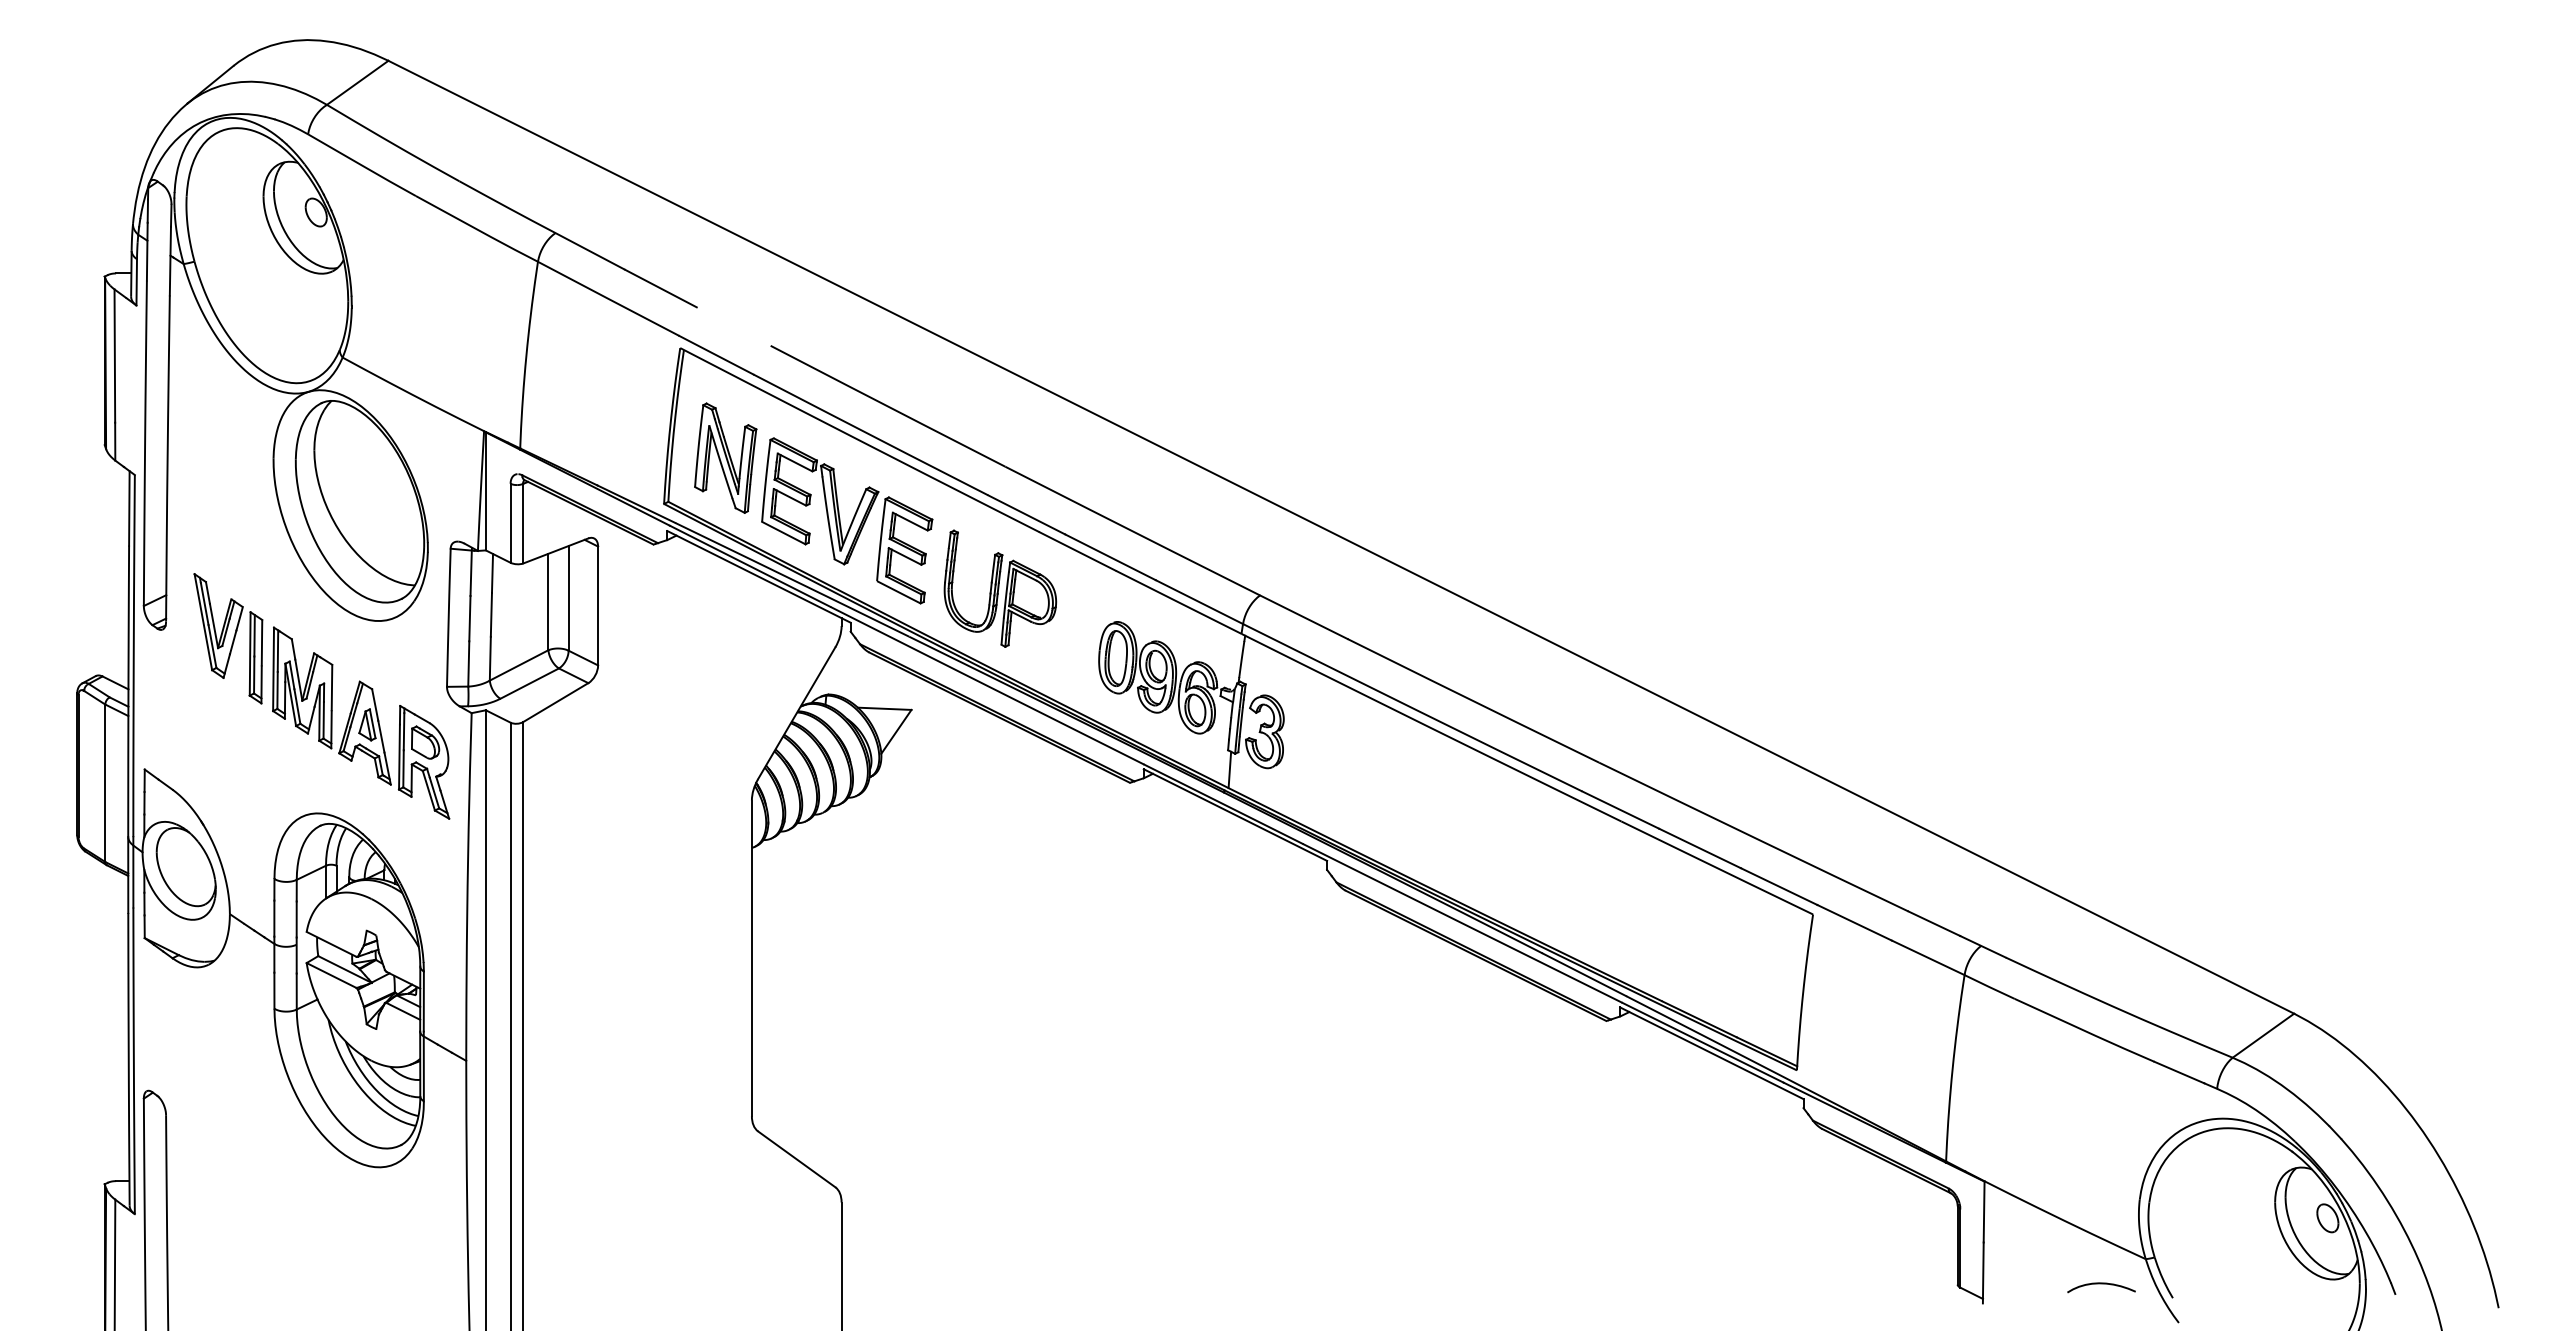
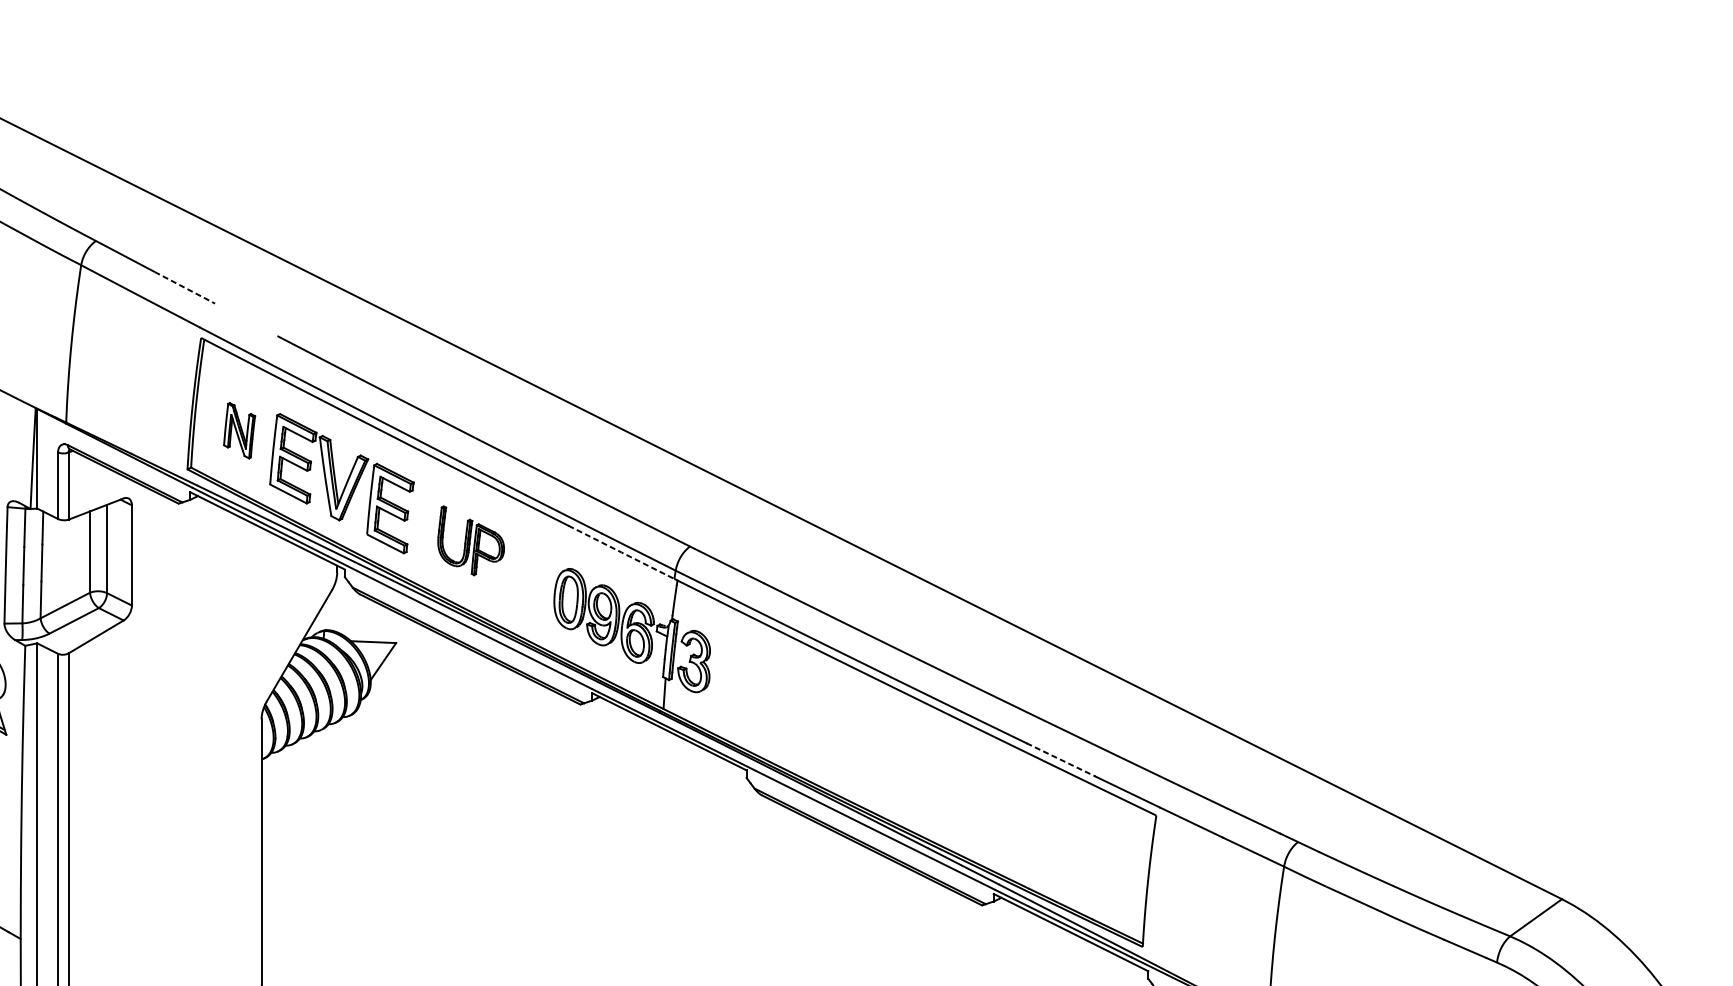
line: (661, 288) -> (185, 287), solid -> dashed
part: (725, 457) -> (239, 430), size x0.6
part: (1000, 588) -> (471, 540), size x0.7
line: (1178, 602) -> (621, 552), solid -> dashed
line: (1700, 848) -> (1061, 759), solid -> dashed

